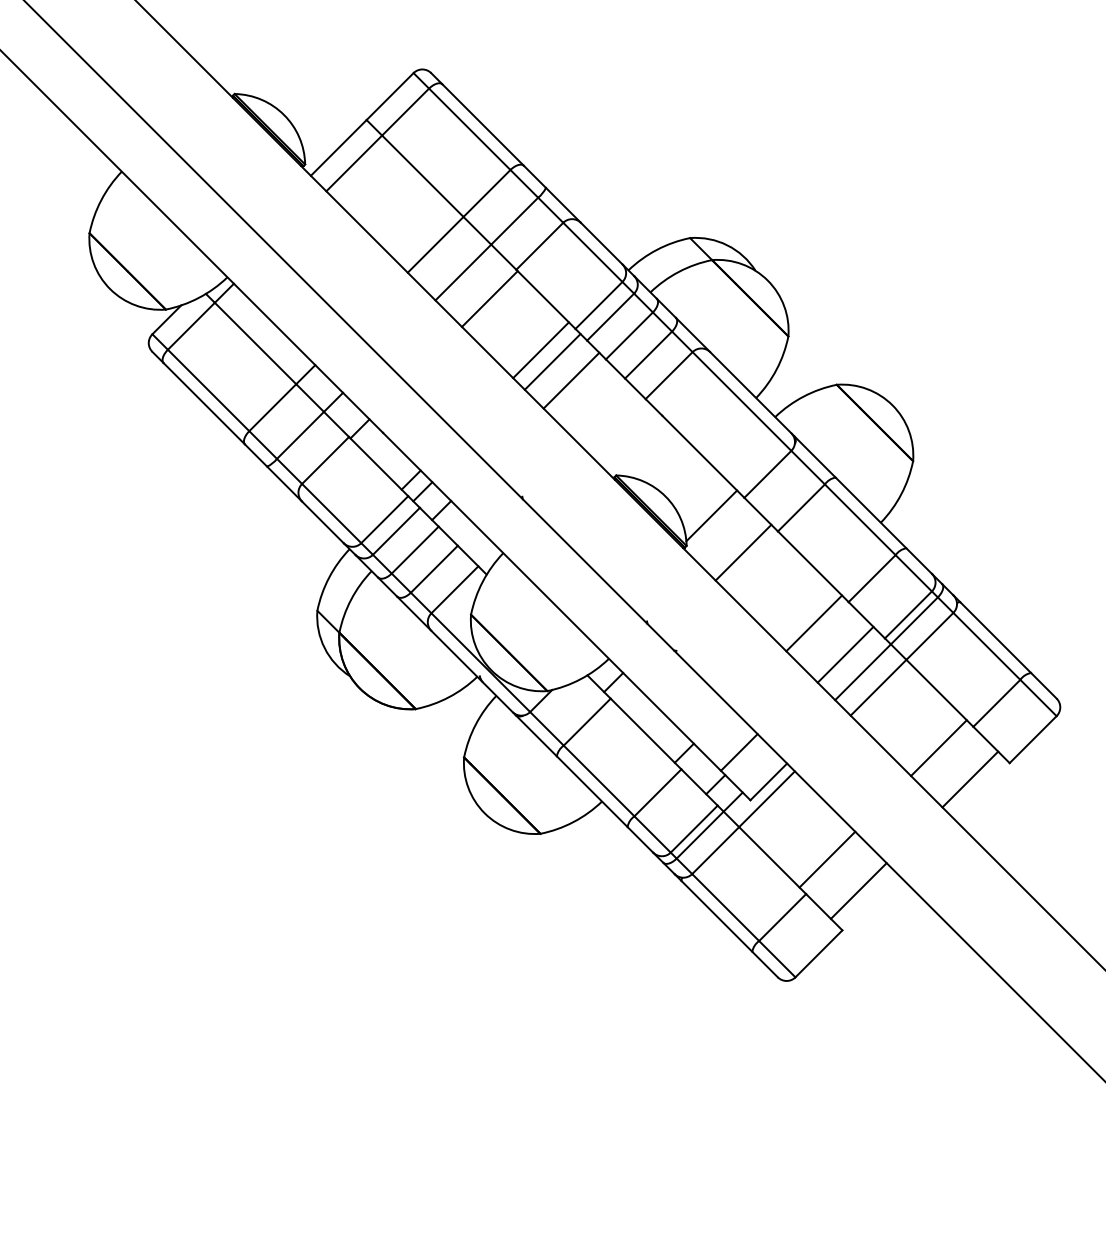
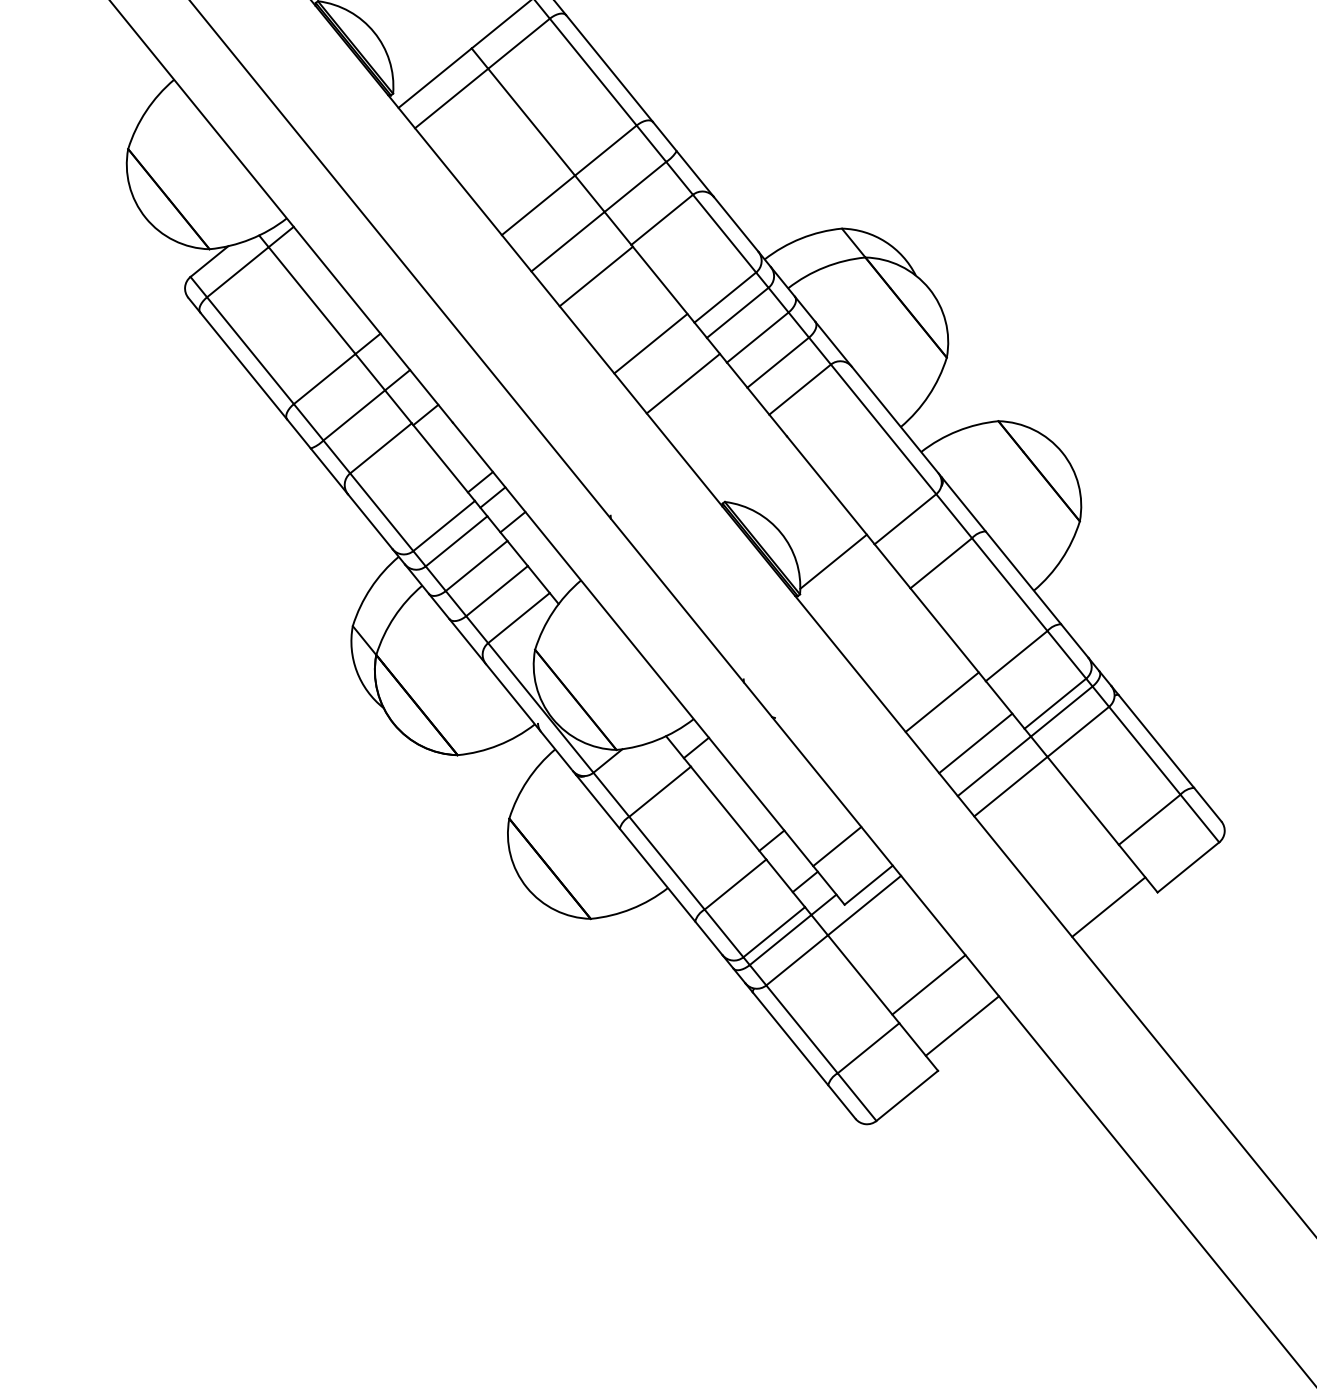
line: (552, 361) -> (663, 358), removed
line: (743, 552) -> (866, 609), removed
line: (938, 748) -> (1074, 866), removed

